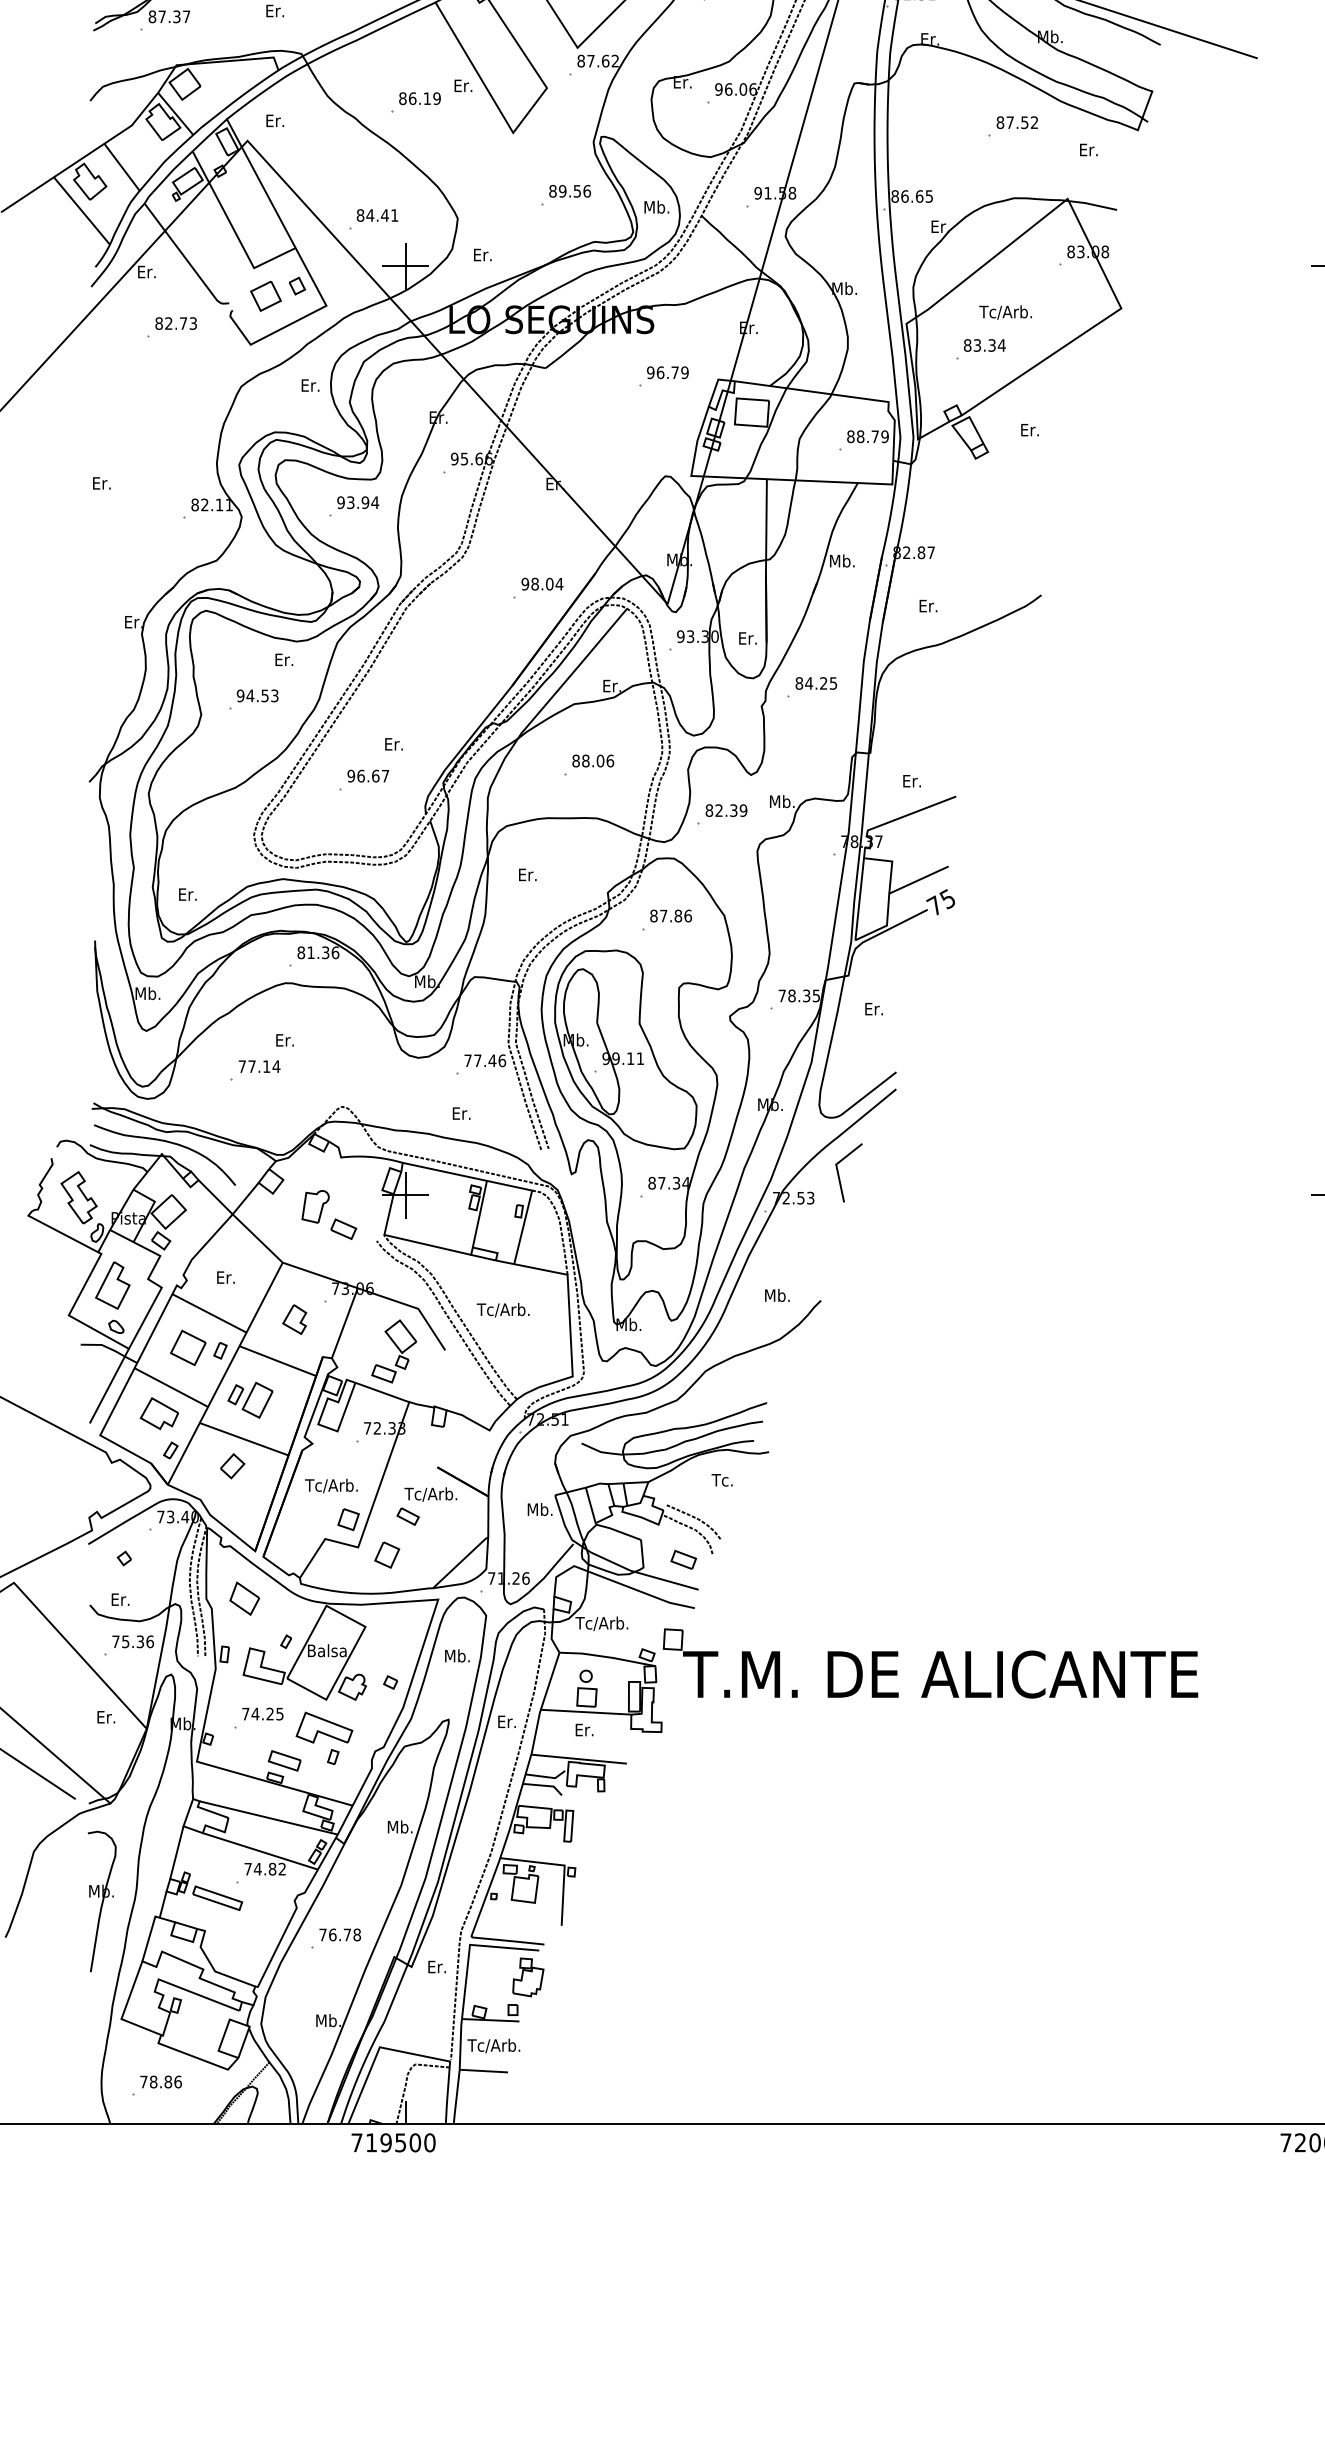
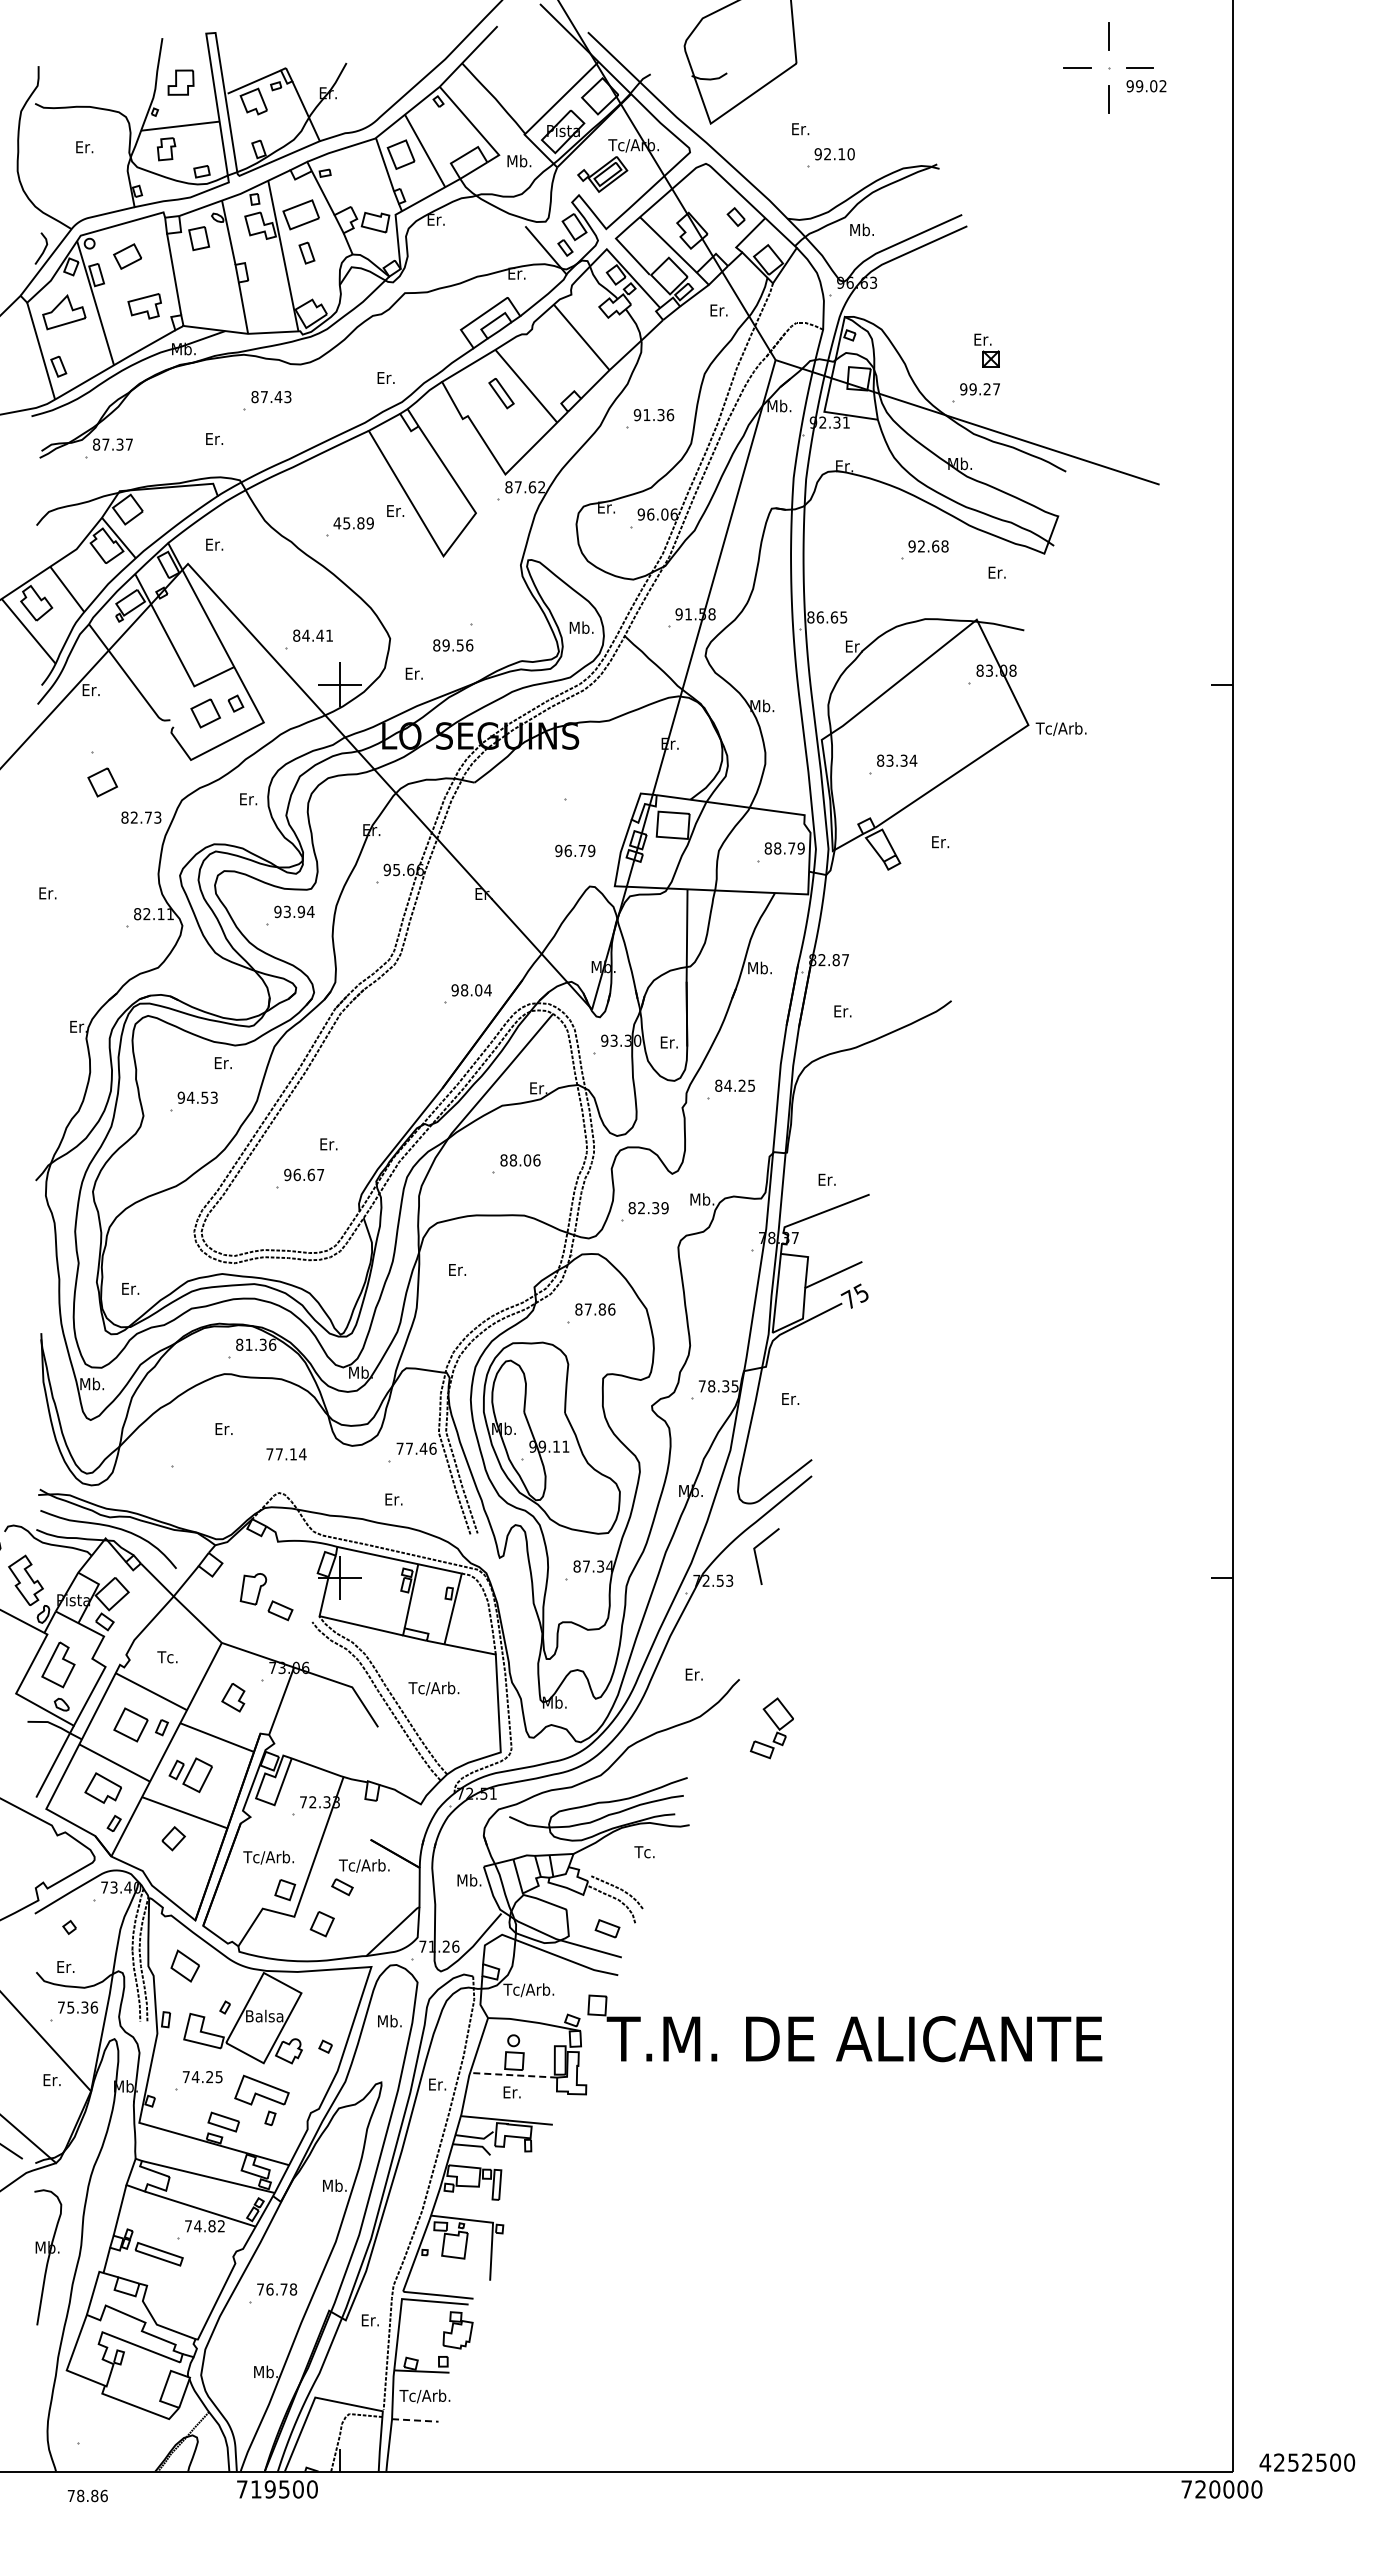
text: (414, 98) -> (348, 523), 86.19 -> 45.89
text: (1017, 122) -> (928, 546), 87.52 -> 92.68
text: (570, 191) -> (453, 645), moved
text: (1004, 311) -> (1060, 728), moved
text: (176, 323) -> (141, 817), moved
part: (158, 368) -> (102, 782), added
text: (668, 372) -> (575, 850), moved
text: (259, 1066) -> (286, 1454), moved
text: (226, 1277) -> (167, 1657), Er. -> Tc.
text: (778, 1295) -> (698, 1674), Mb. -> Er.
part: (393, 1351) -> (771, 1728), moved
line: (585, 1712) -> (513, 2075), solid -> dashed
line: (484, 2071) -> (415, 2420), solid -> dashed
text: (160, 2081) -> (87, 2495), moved
text: (393, 2142) -> (277, 2489), moved

